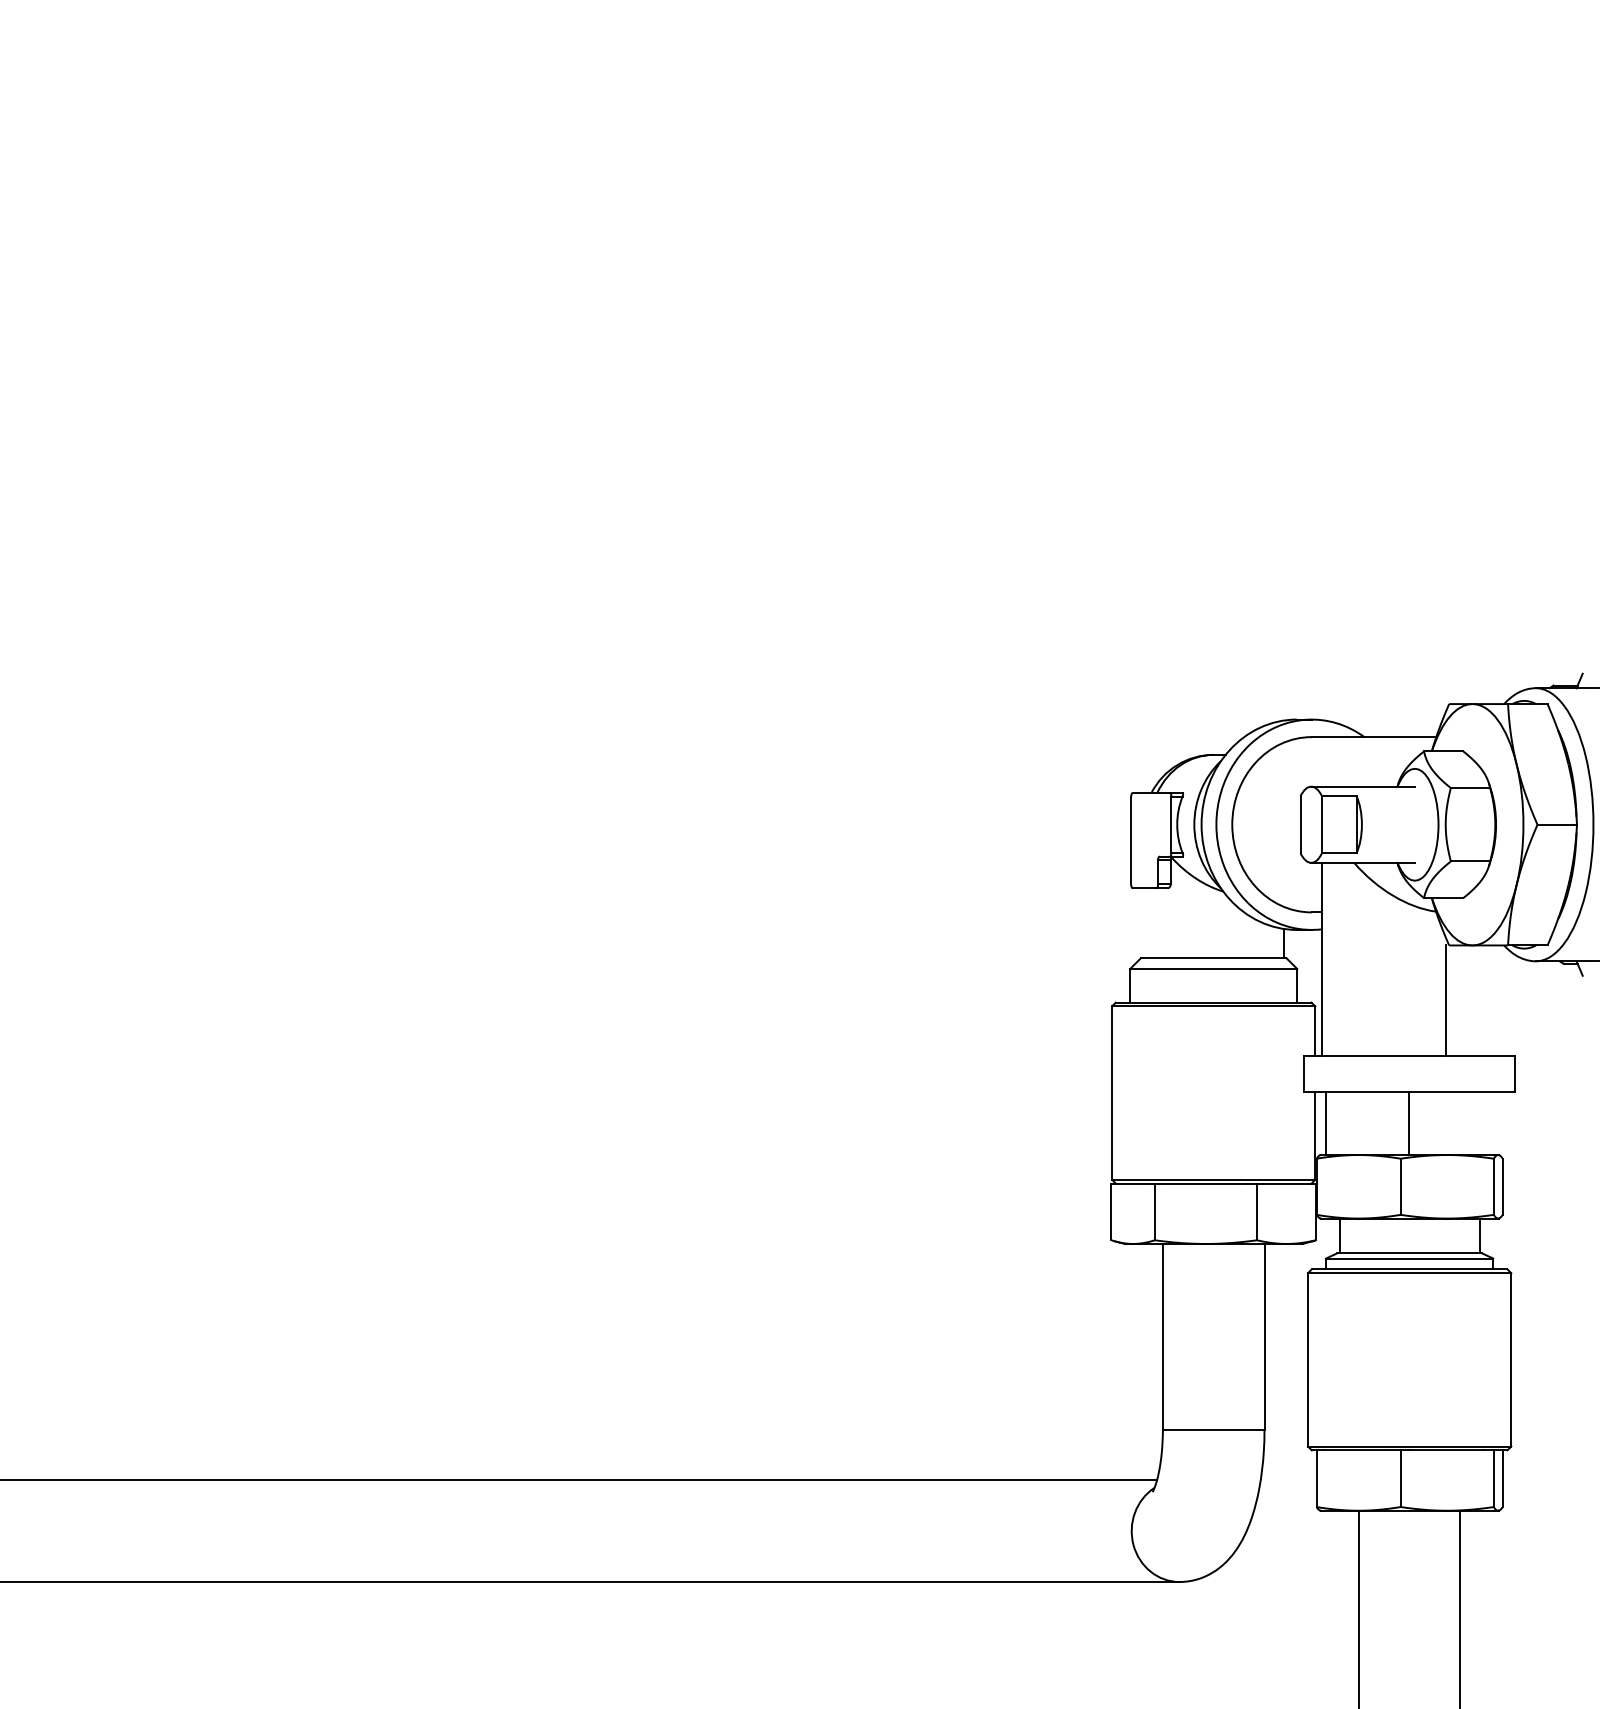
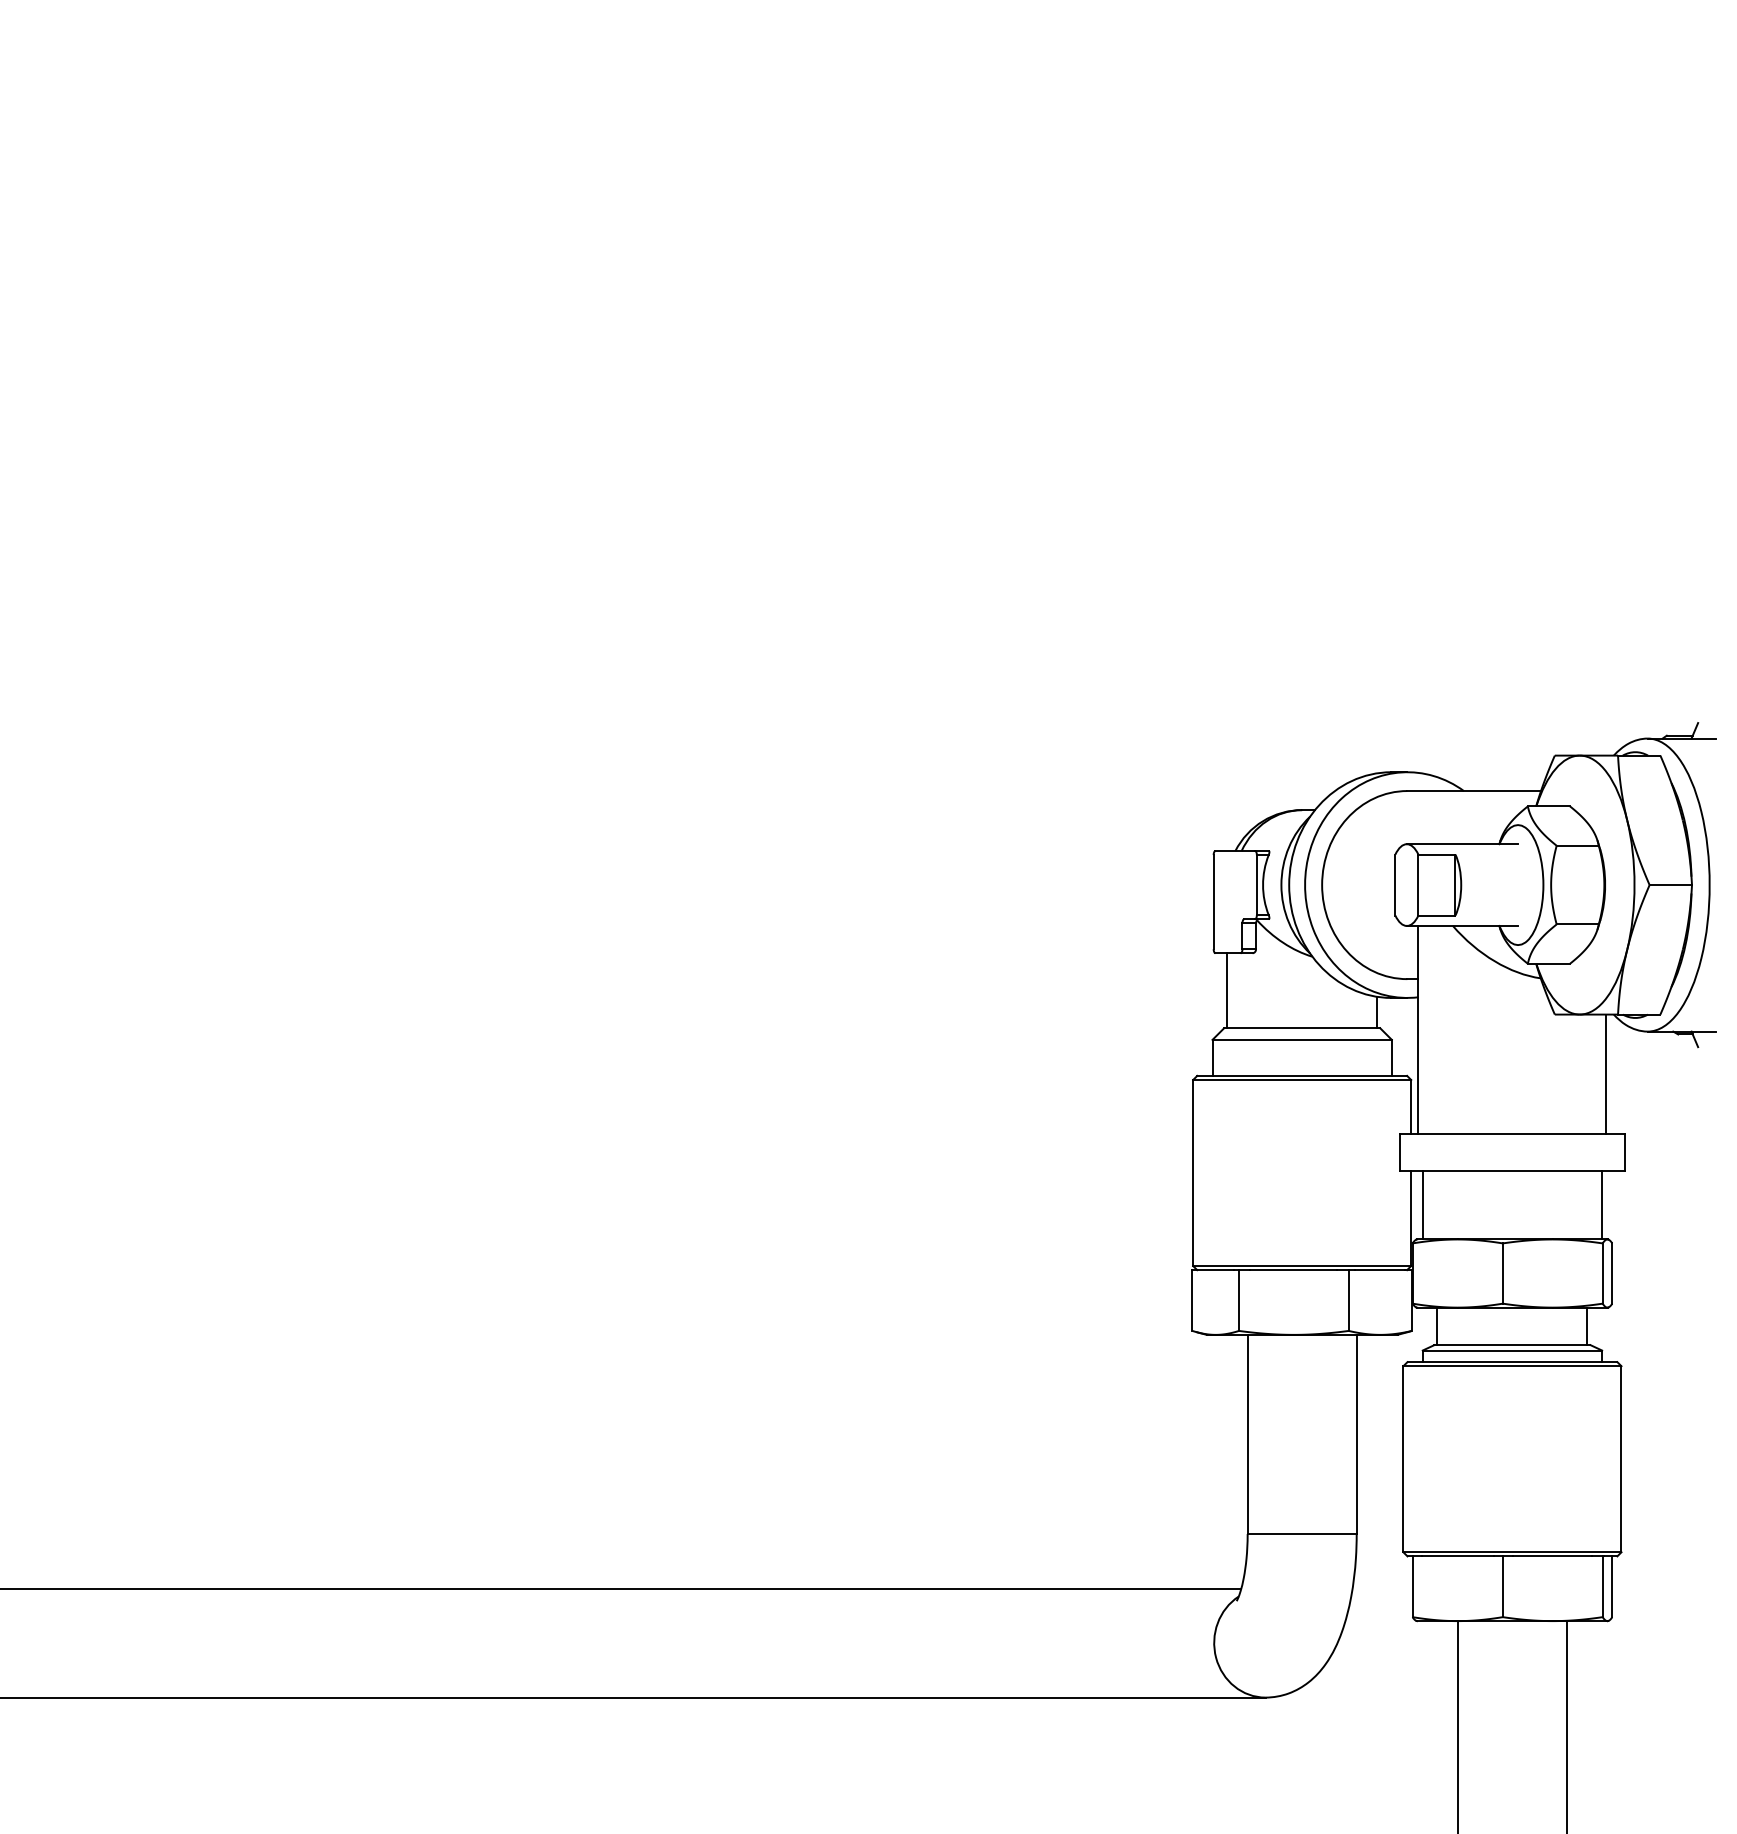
line: (1144, 923) -> (1227, 990), added
line: (1446, 1000) -> (1606, 1073), moved
line: (1409, 1123) -> (1602, 1205), moved

